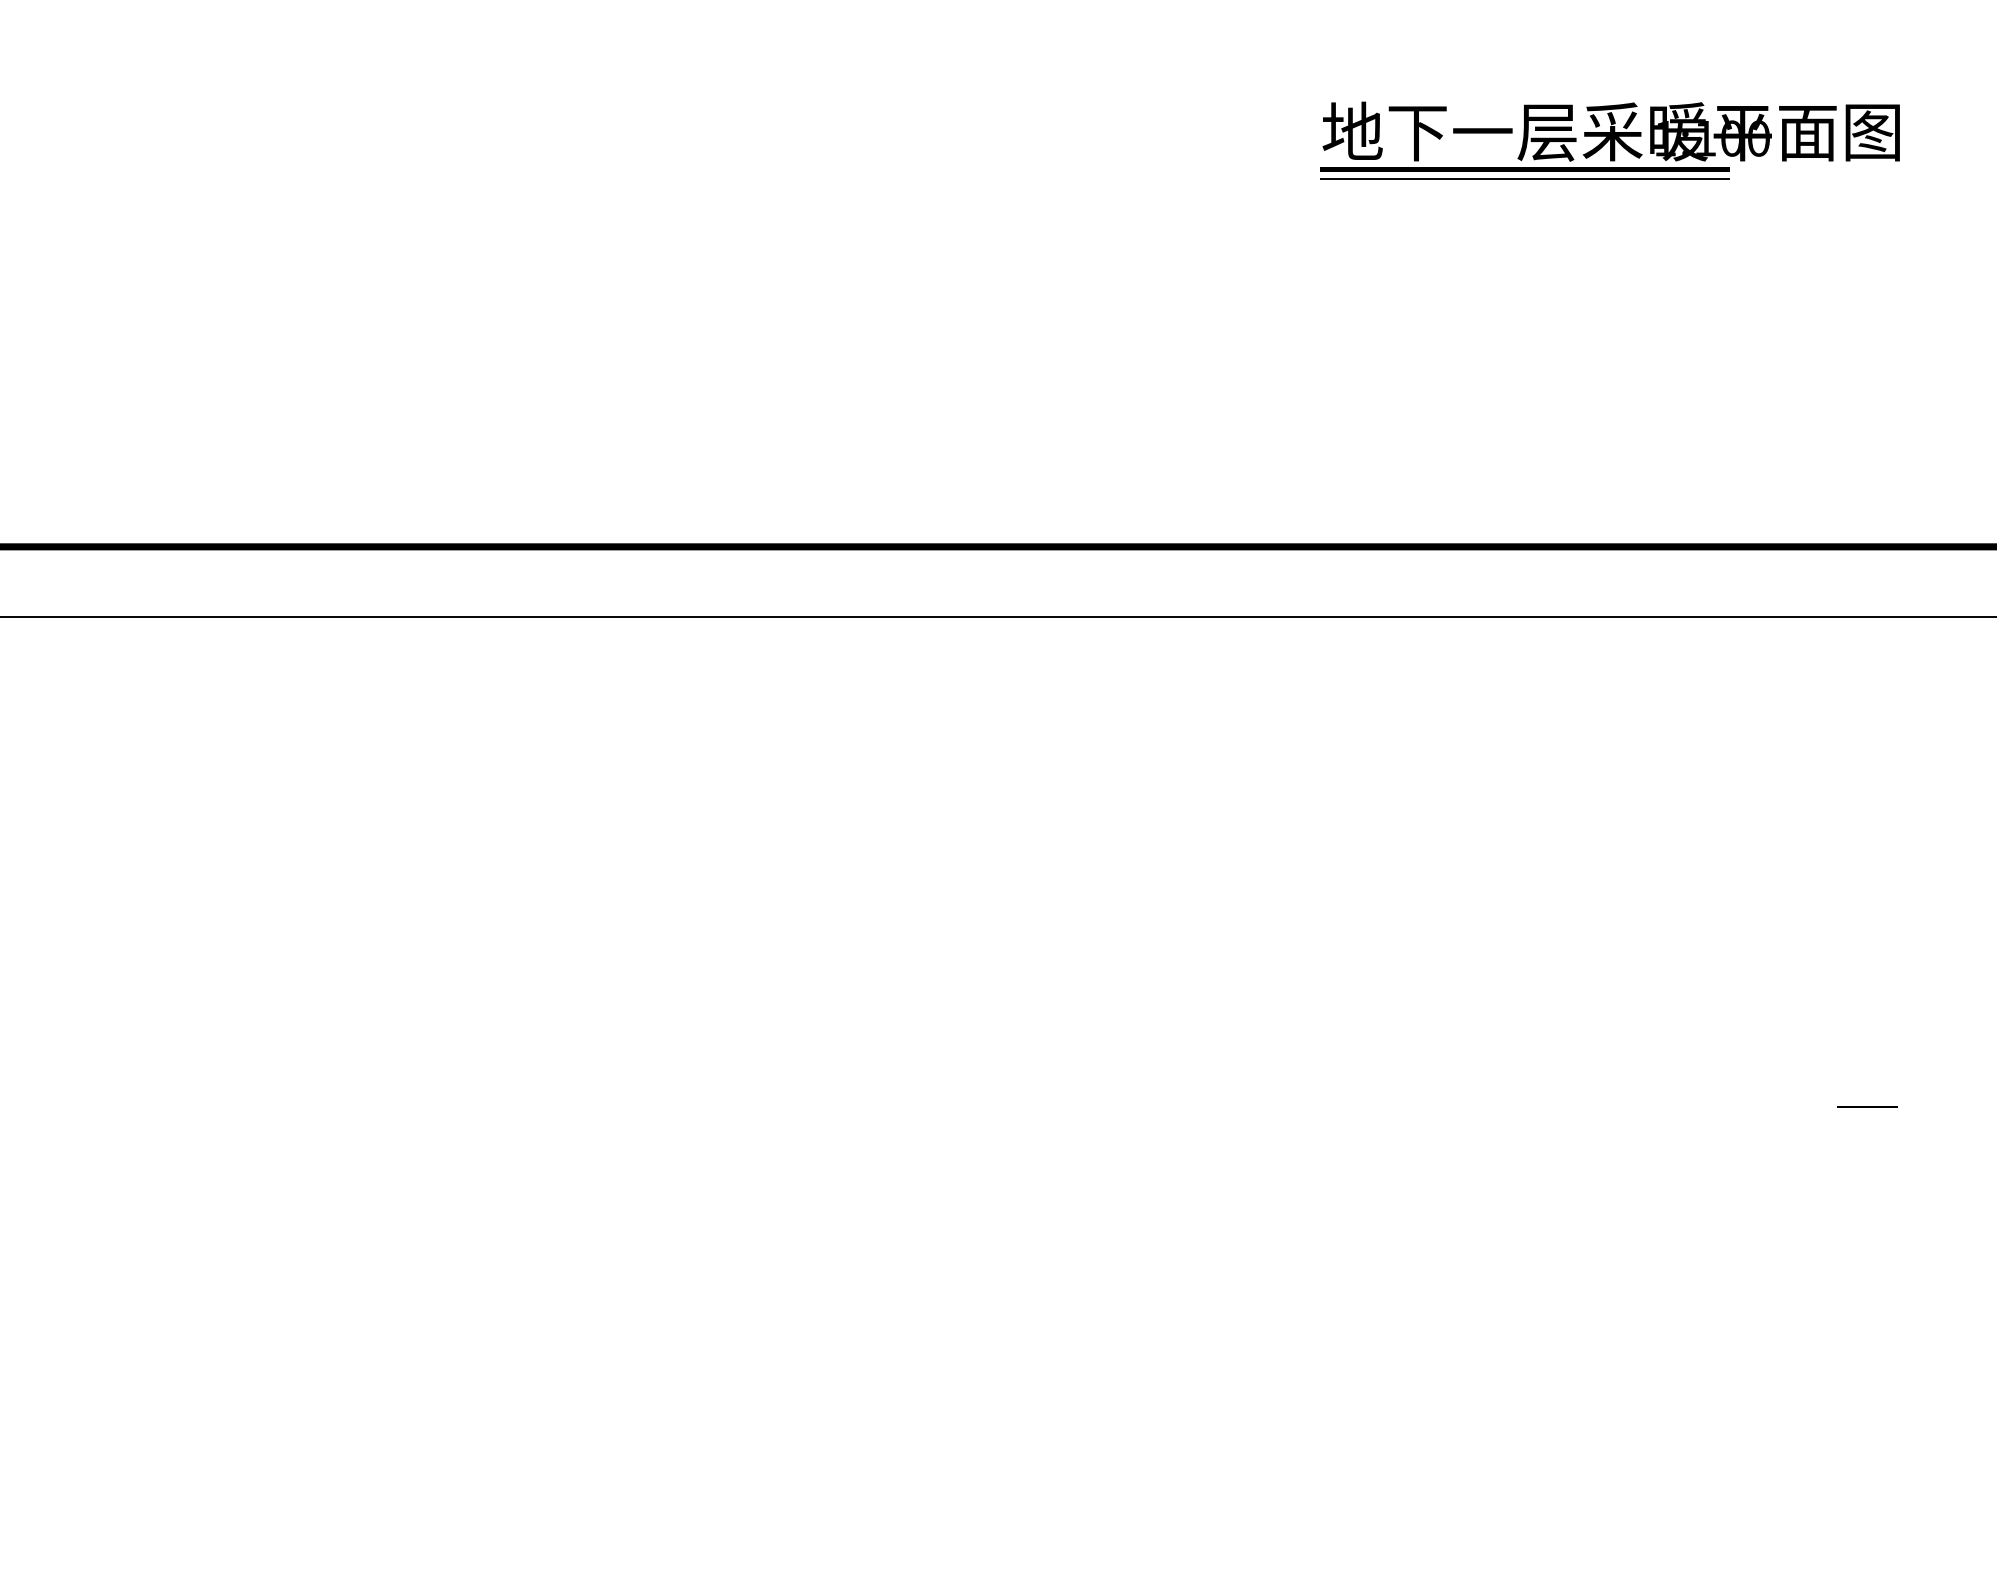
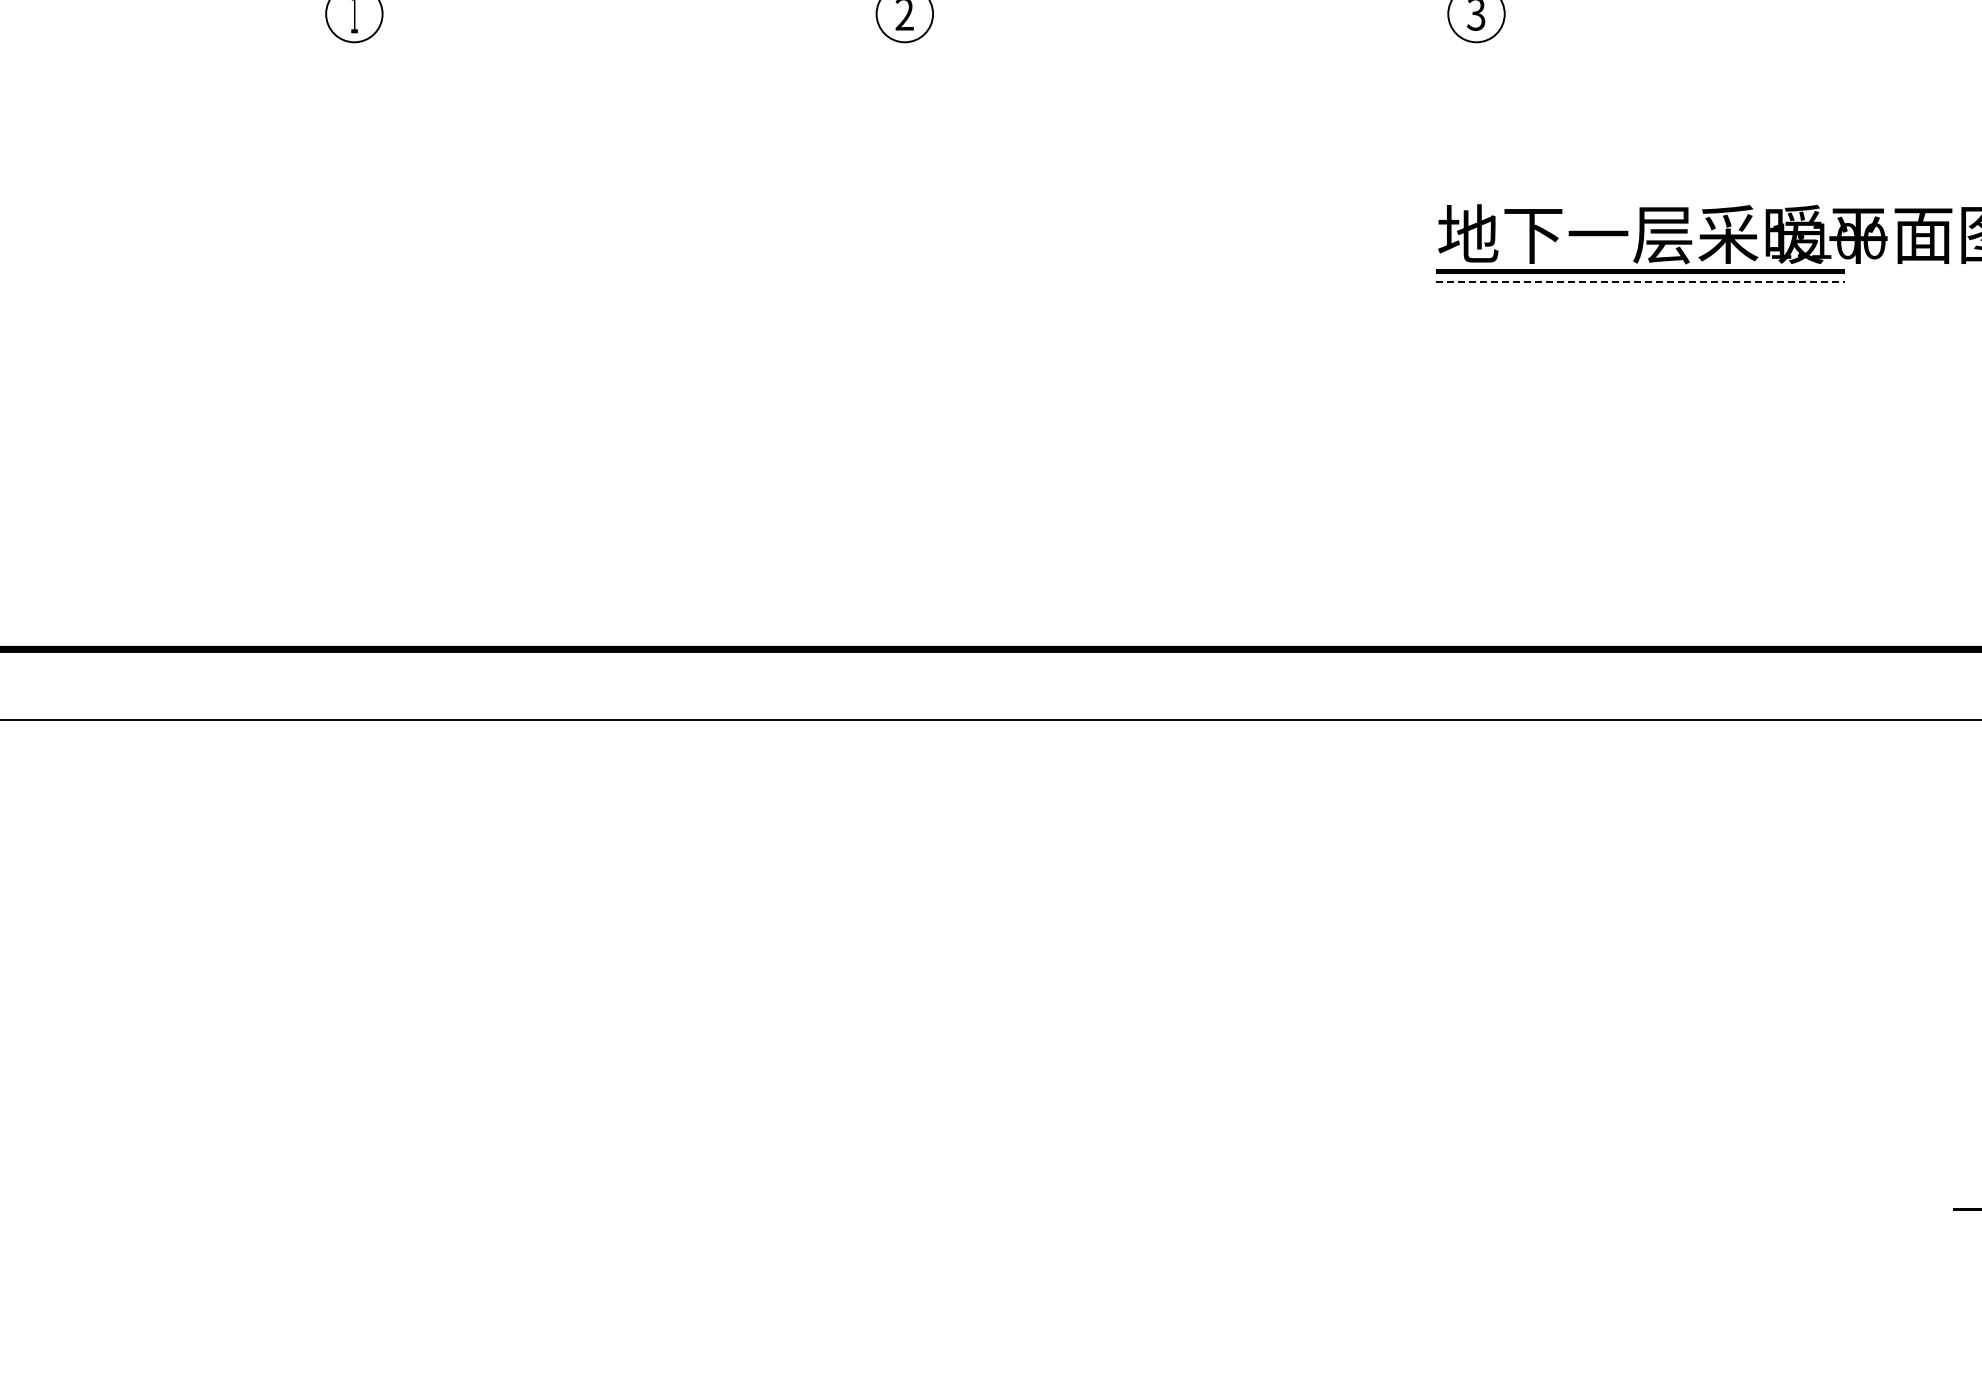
line: (1524, 179) -> (1640, 282), solid -> dashed

